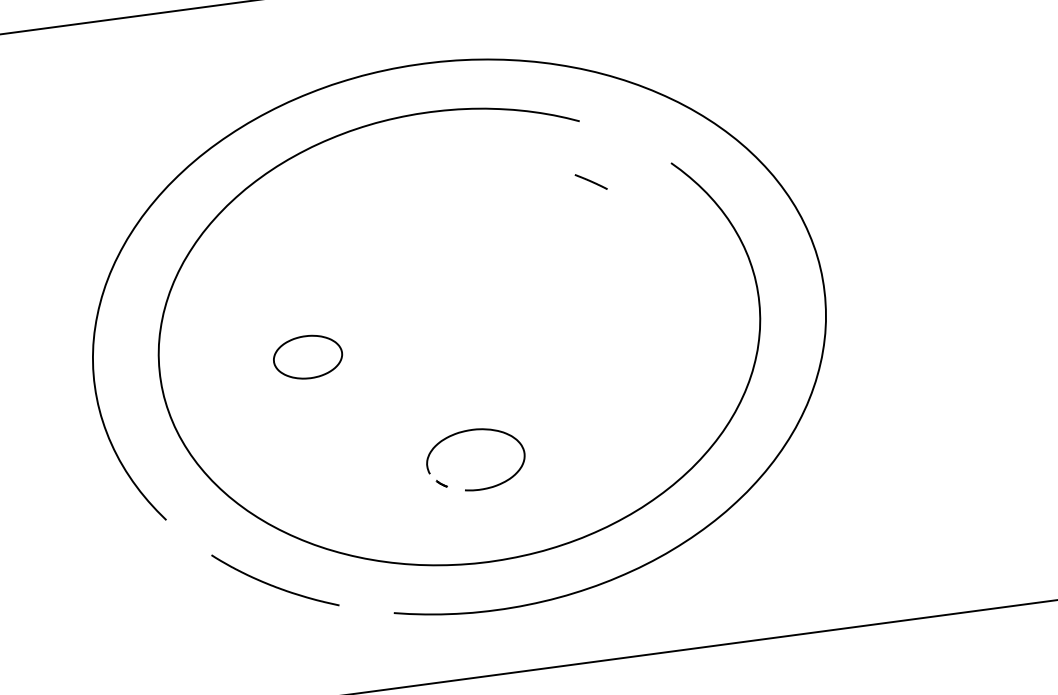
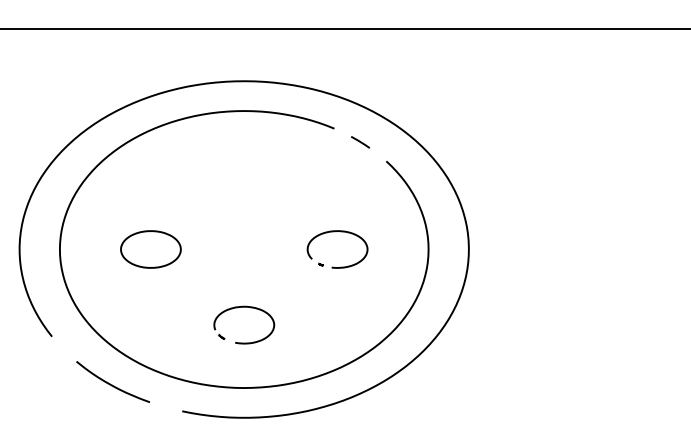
line: (591, 182) -> (360, 142), moved
part: (603, 289) -> (335, 232), added
part: (307, 357) -> (150, 249), size x1.43

